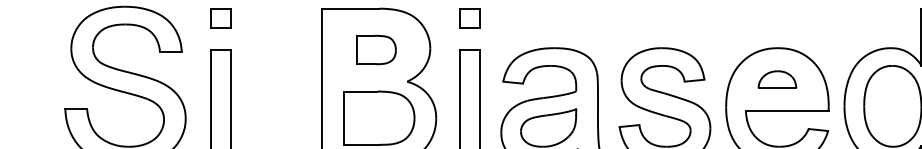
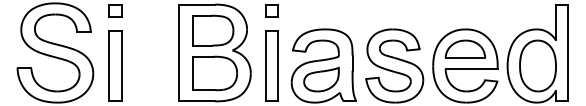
part: (376, 49) -> (213, 30), size x1.67
part: (777, 78) -> (465, 48), size x1.67

